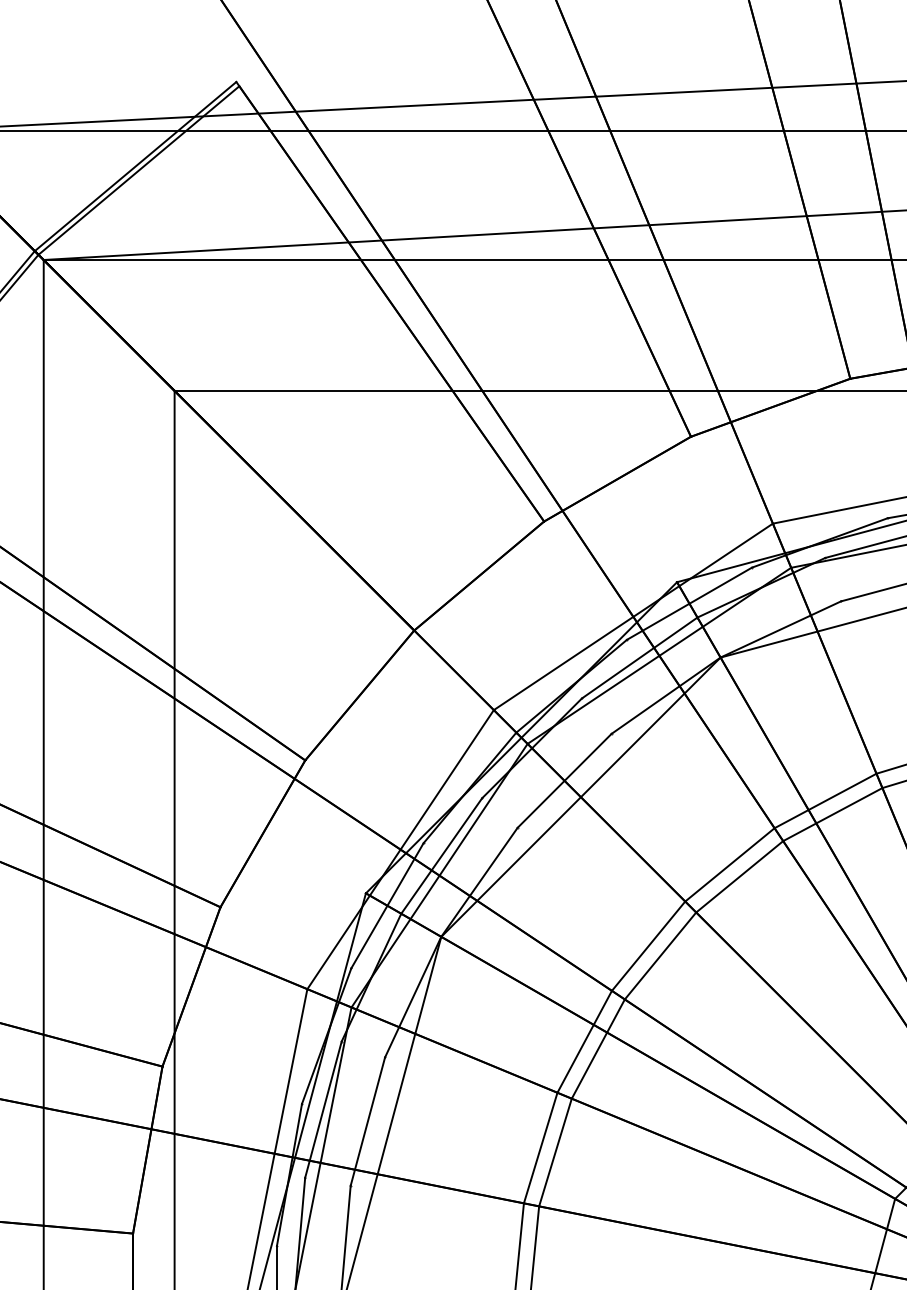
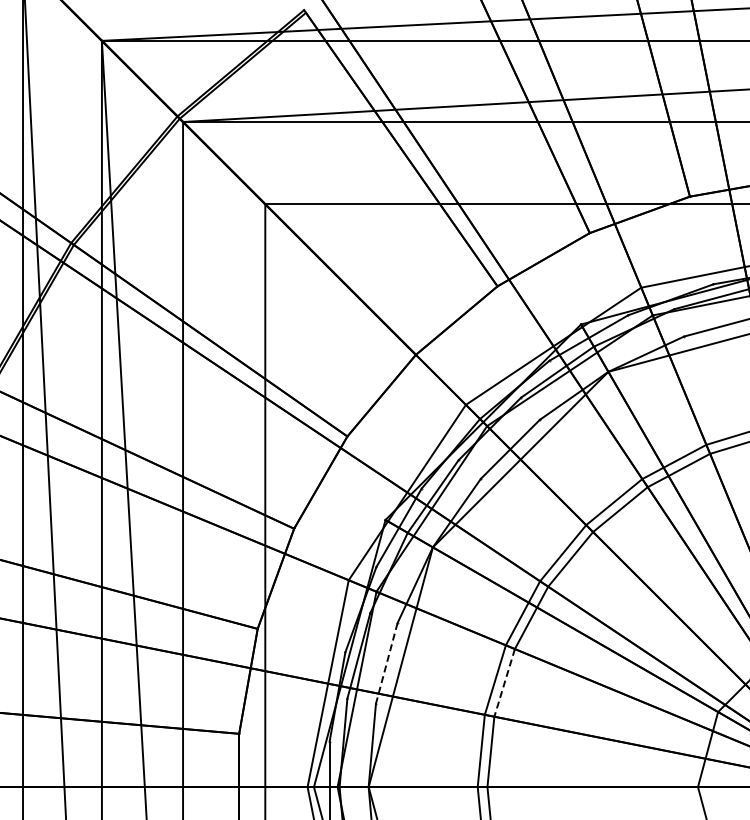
line: (367, 1121) -> (386, 663), solid -> dashed
line: (555, 1153) -> (504, 683), solid -> dashed

